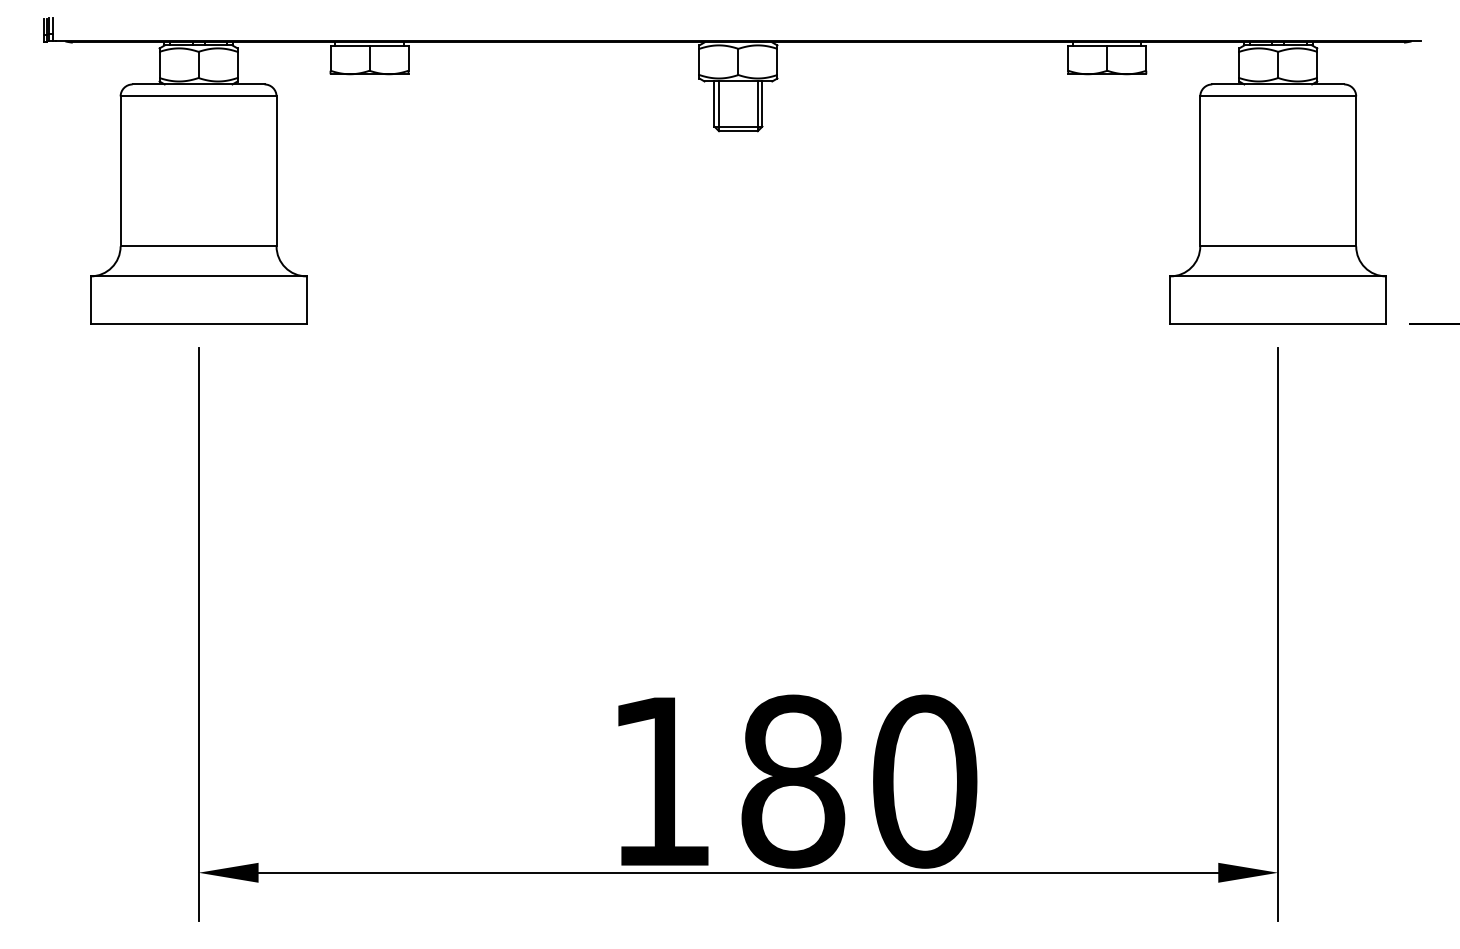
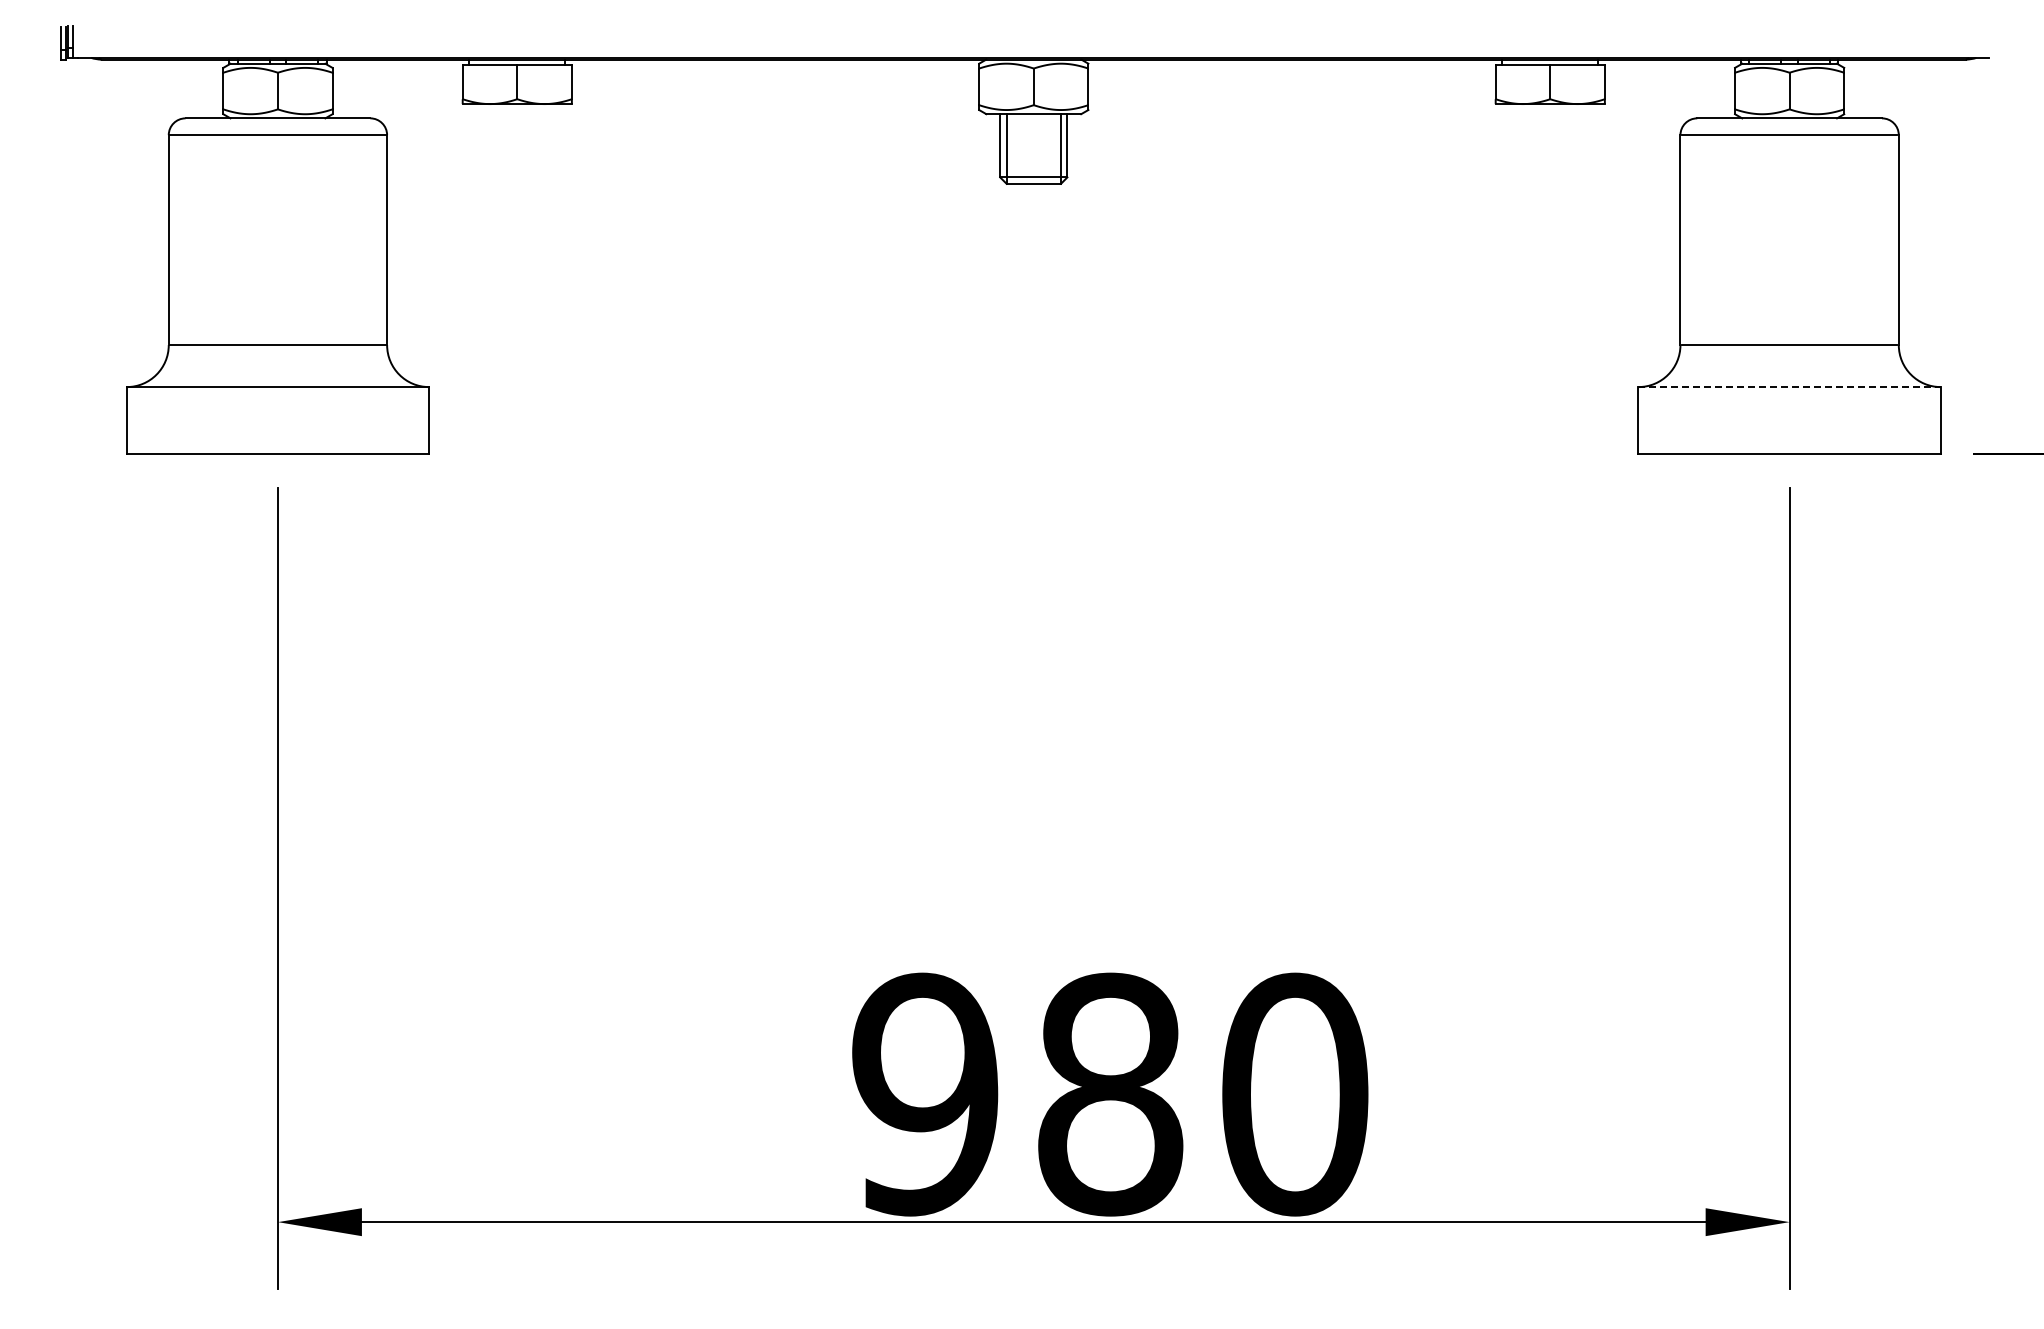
line: (1278, 276) -> (1790, 387), solid -> dashed
text: (661, 781) -> (925, 1094), 180 -> 980

